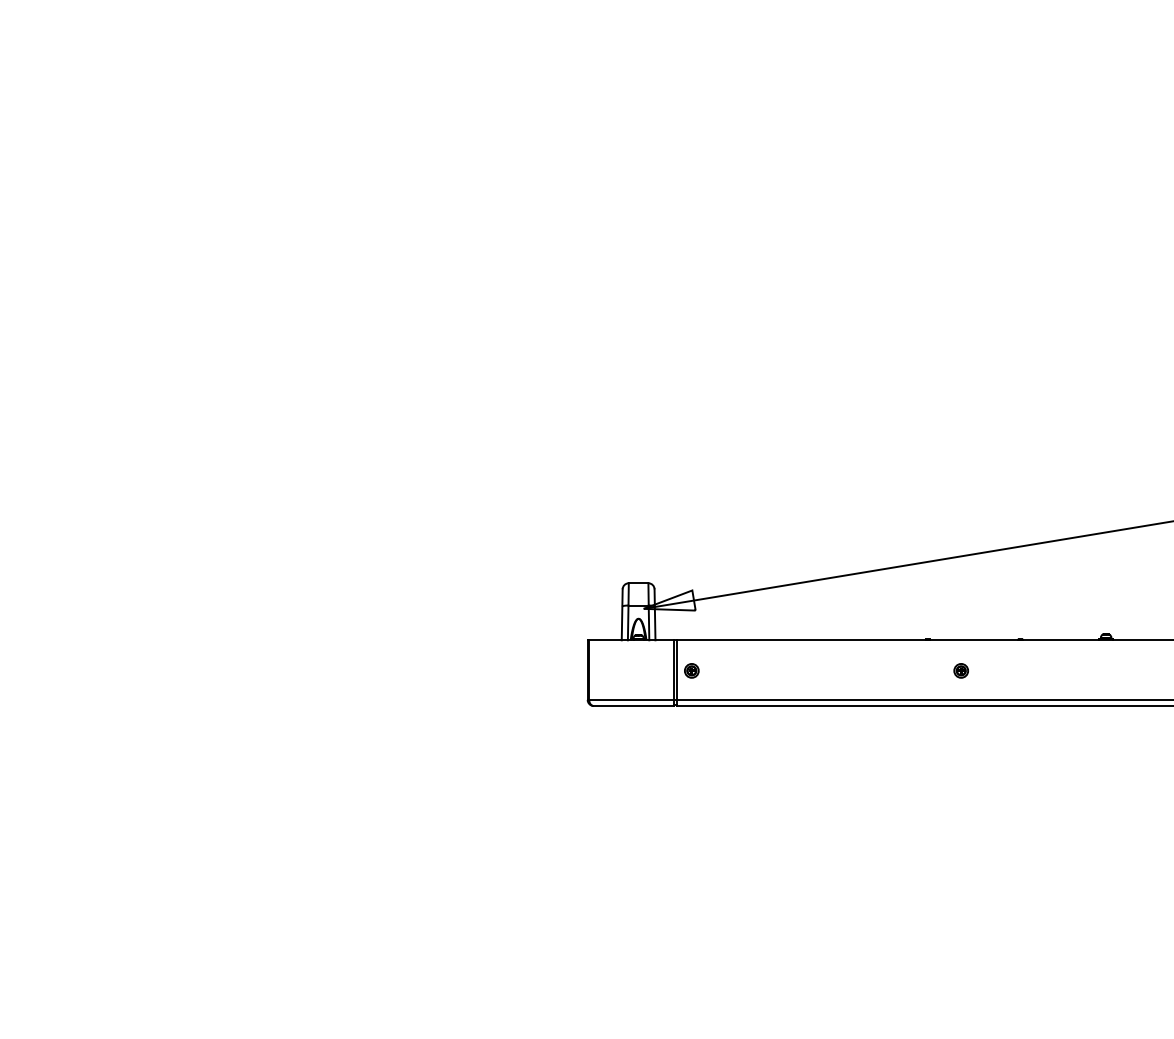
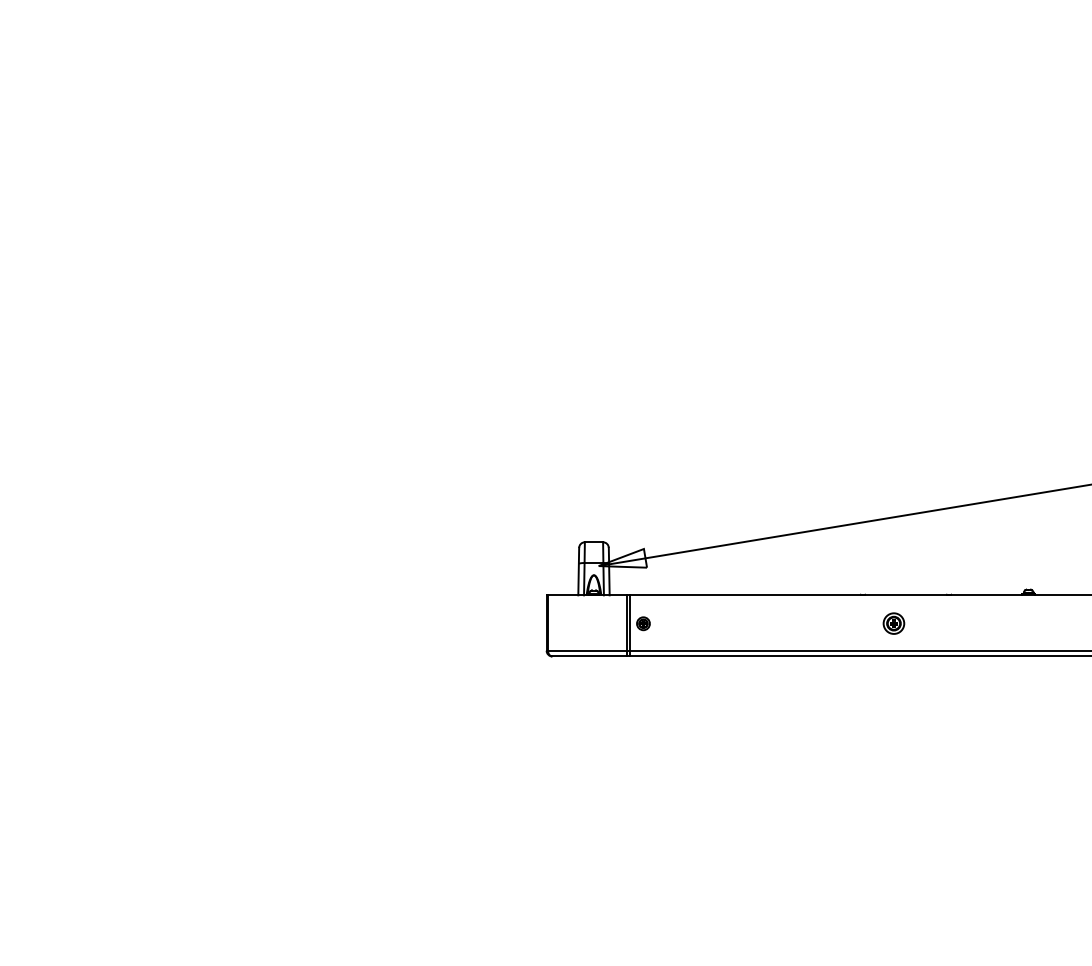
part: (960, 670) -> (893, 623), size x1.6

